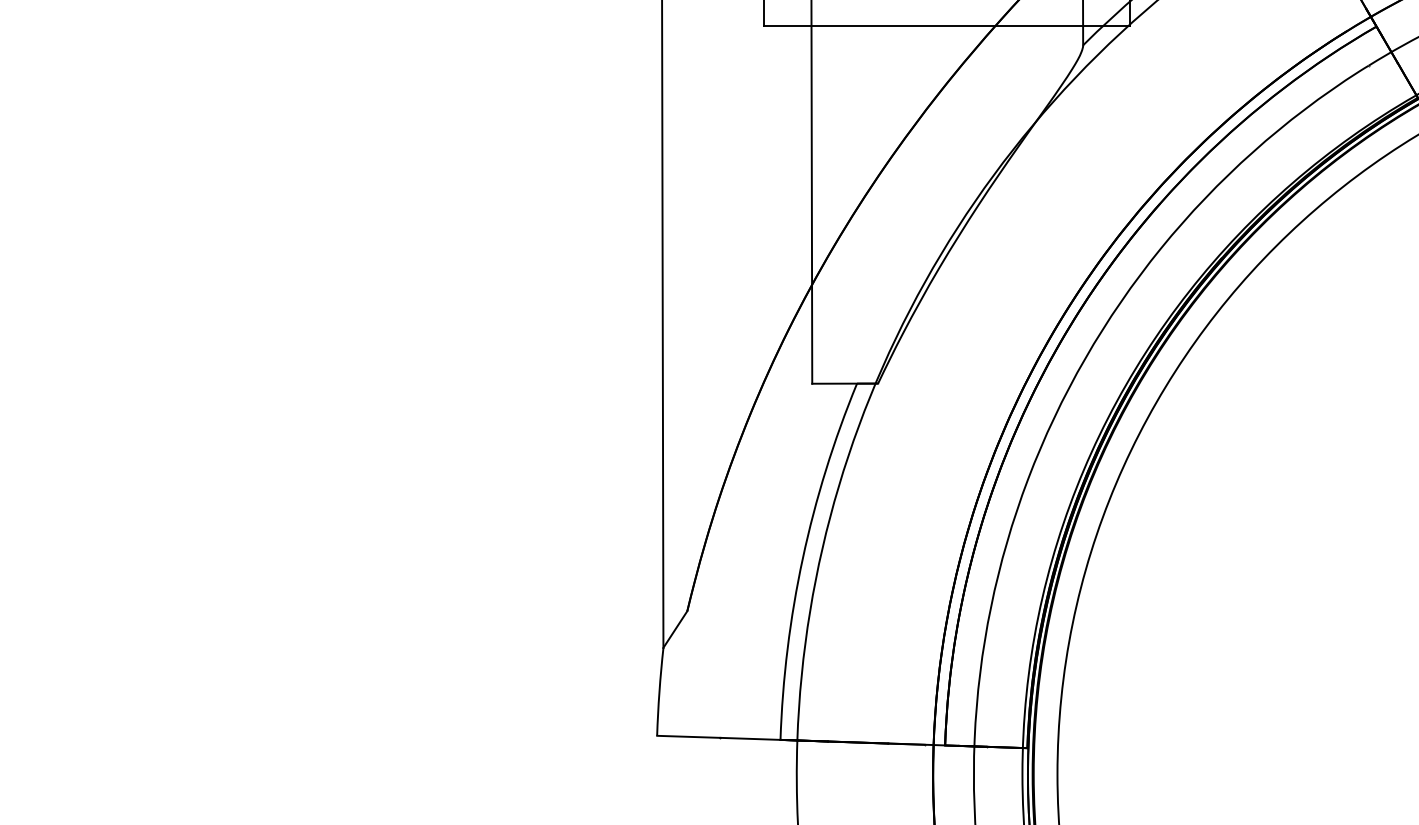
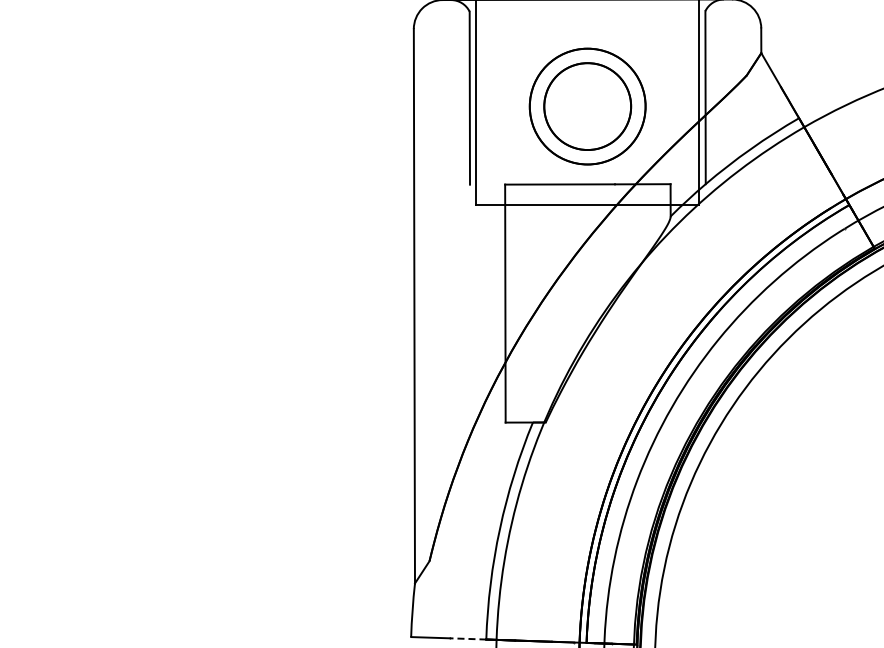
line: (749, 738) -> (467, 638), solid -> dashed

